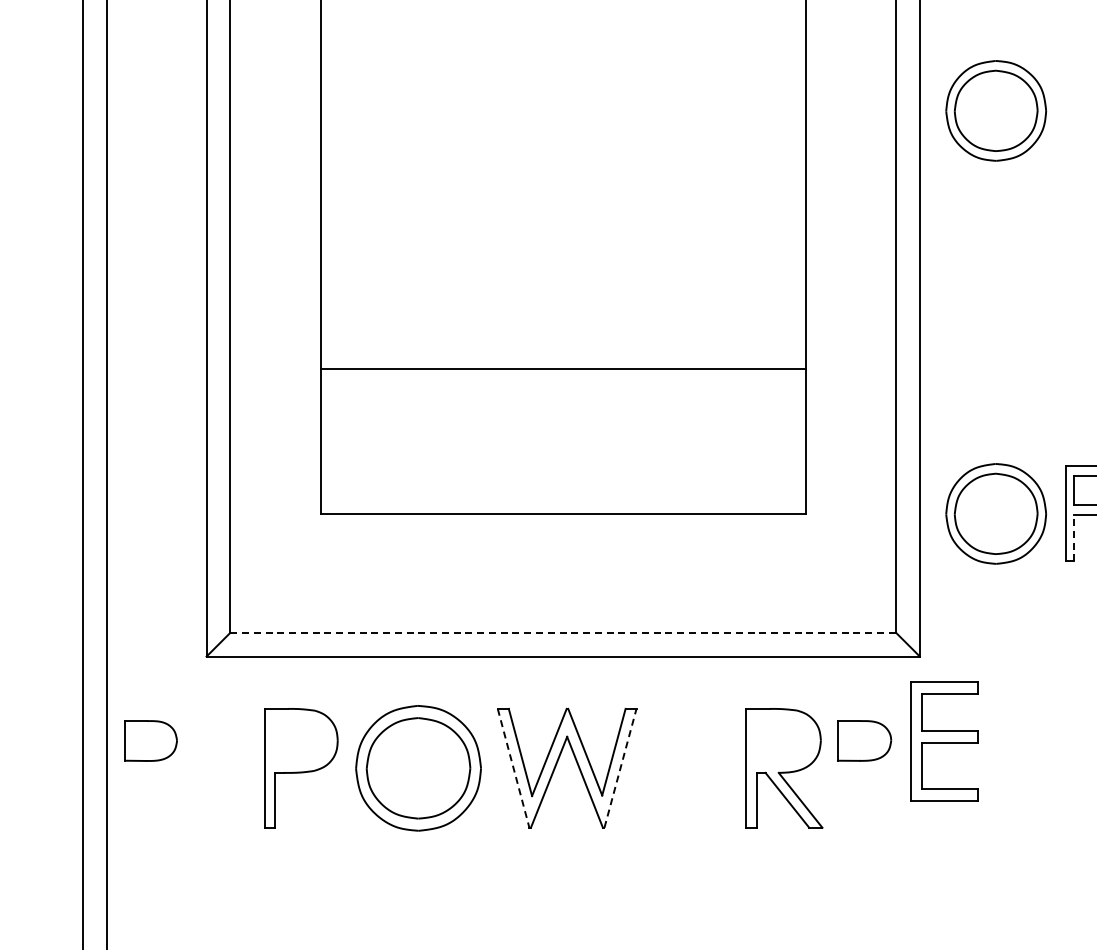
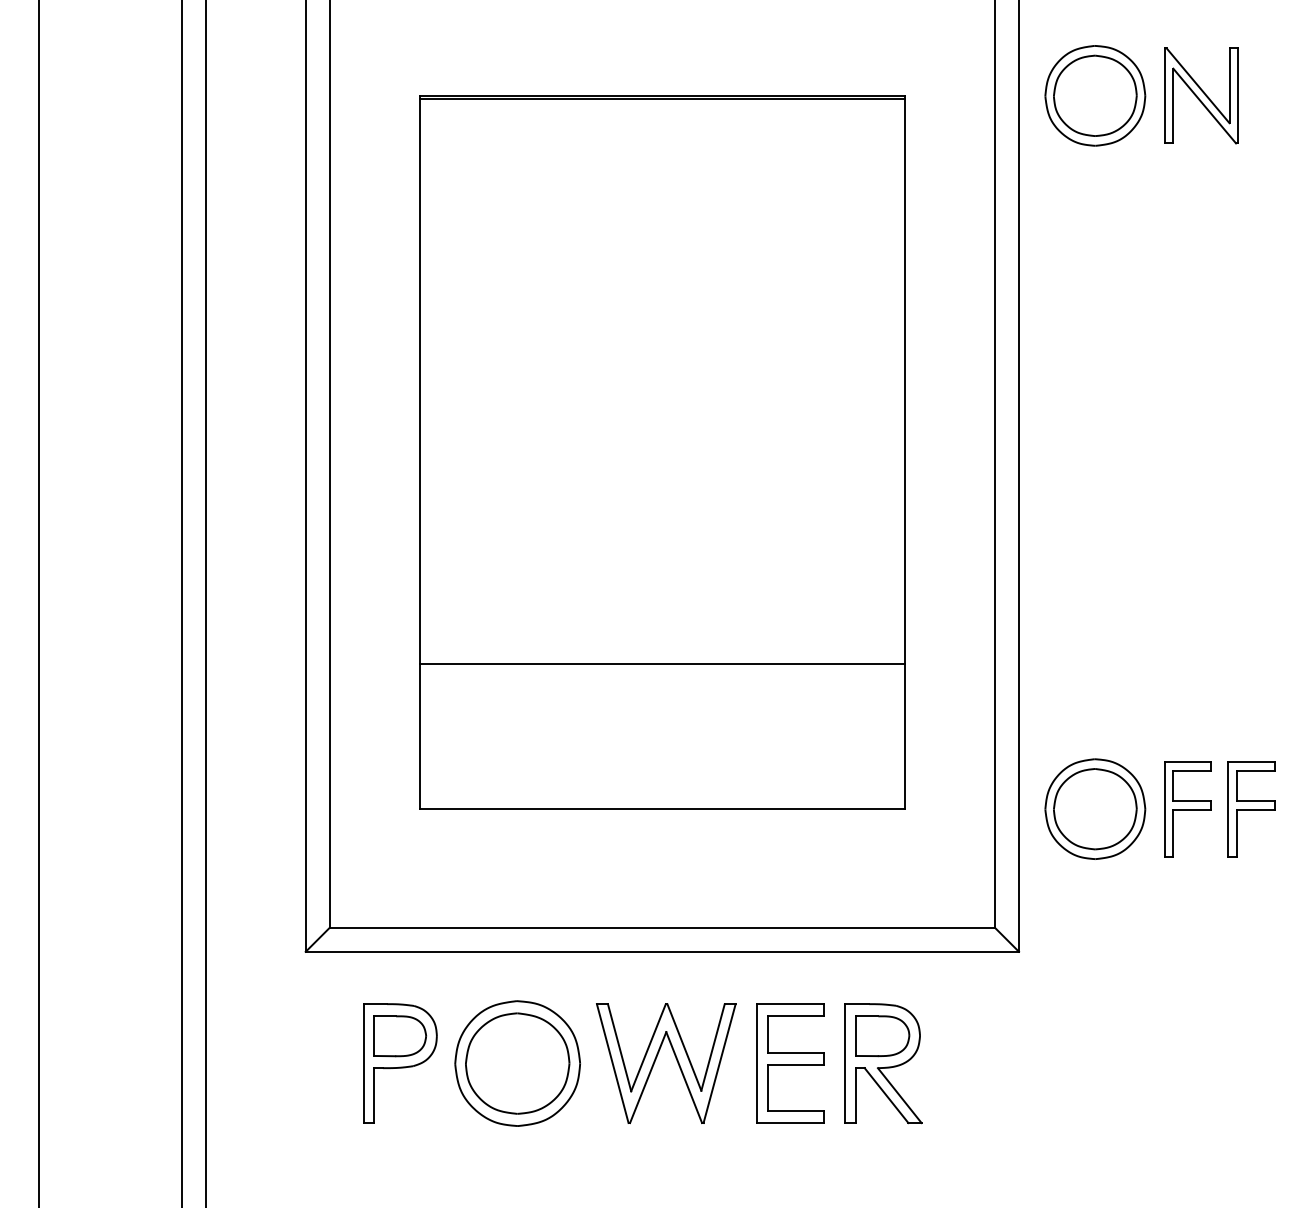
part: (996, 110) -> (1095, 405), removed
line: (1074, 538) -> (1173, 833), dashed -> solid
line: (563, 633) -> (662, 928), dashed -> solid
part: (150, 741) -> (399, 1036), moved
part: (864, 741) -> (882, 1036), moved
part: (944, 741) -> (790, 1063), moved
line: (513, 768) -> (612, 1063), dashed -> solid
line: (620, 768) -> (719, 1063), dashed -> solid

